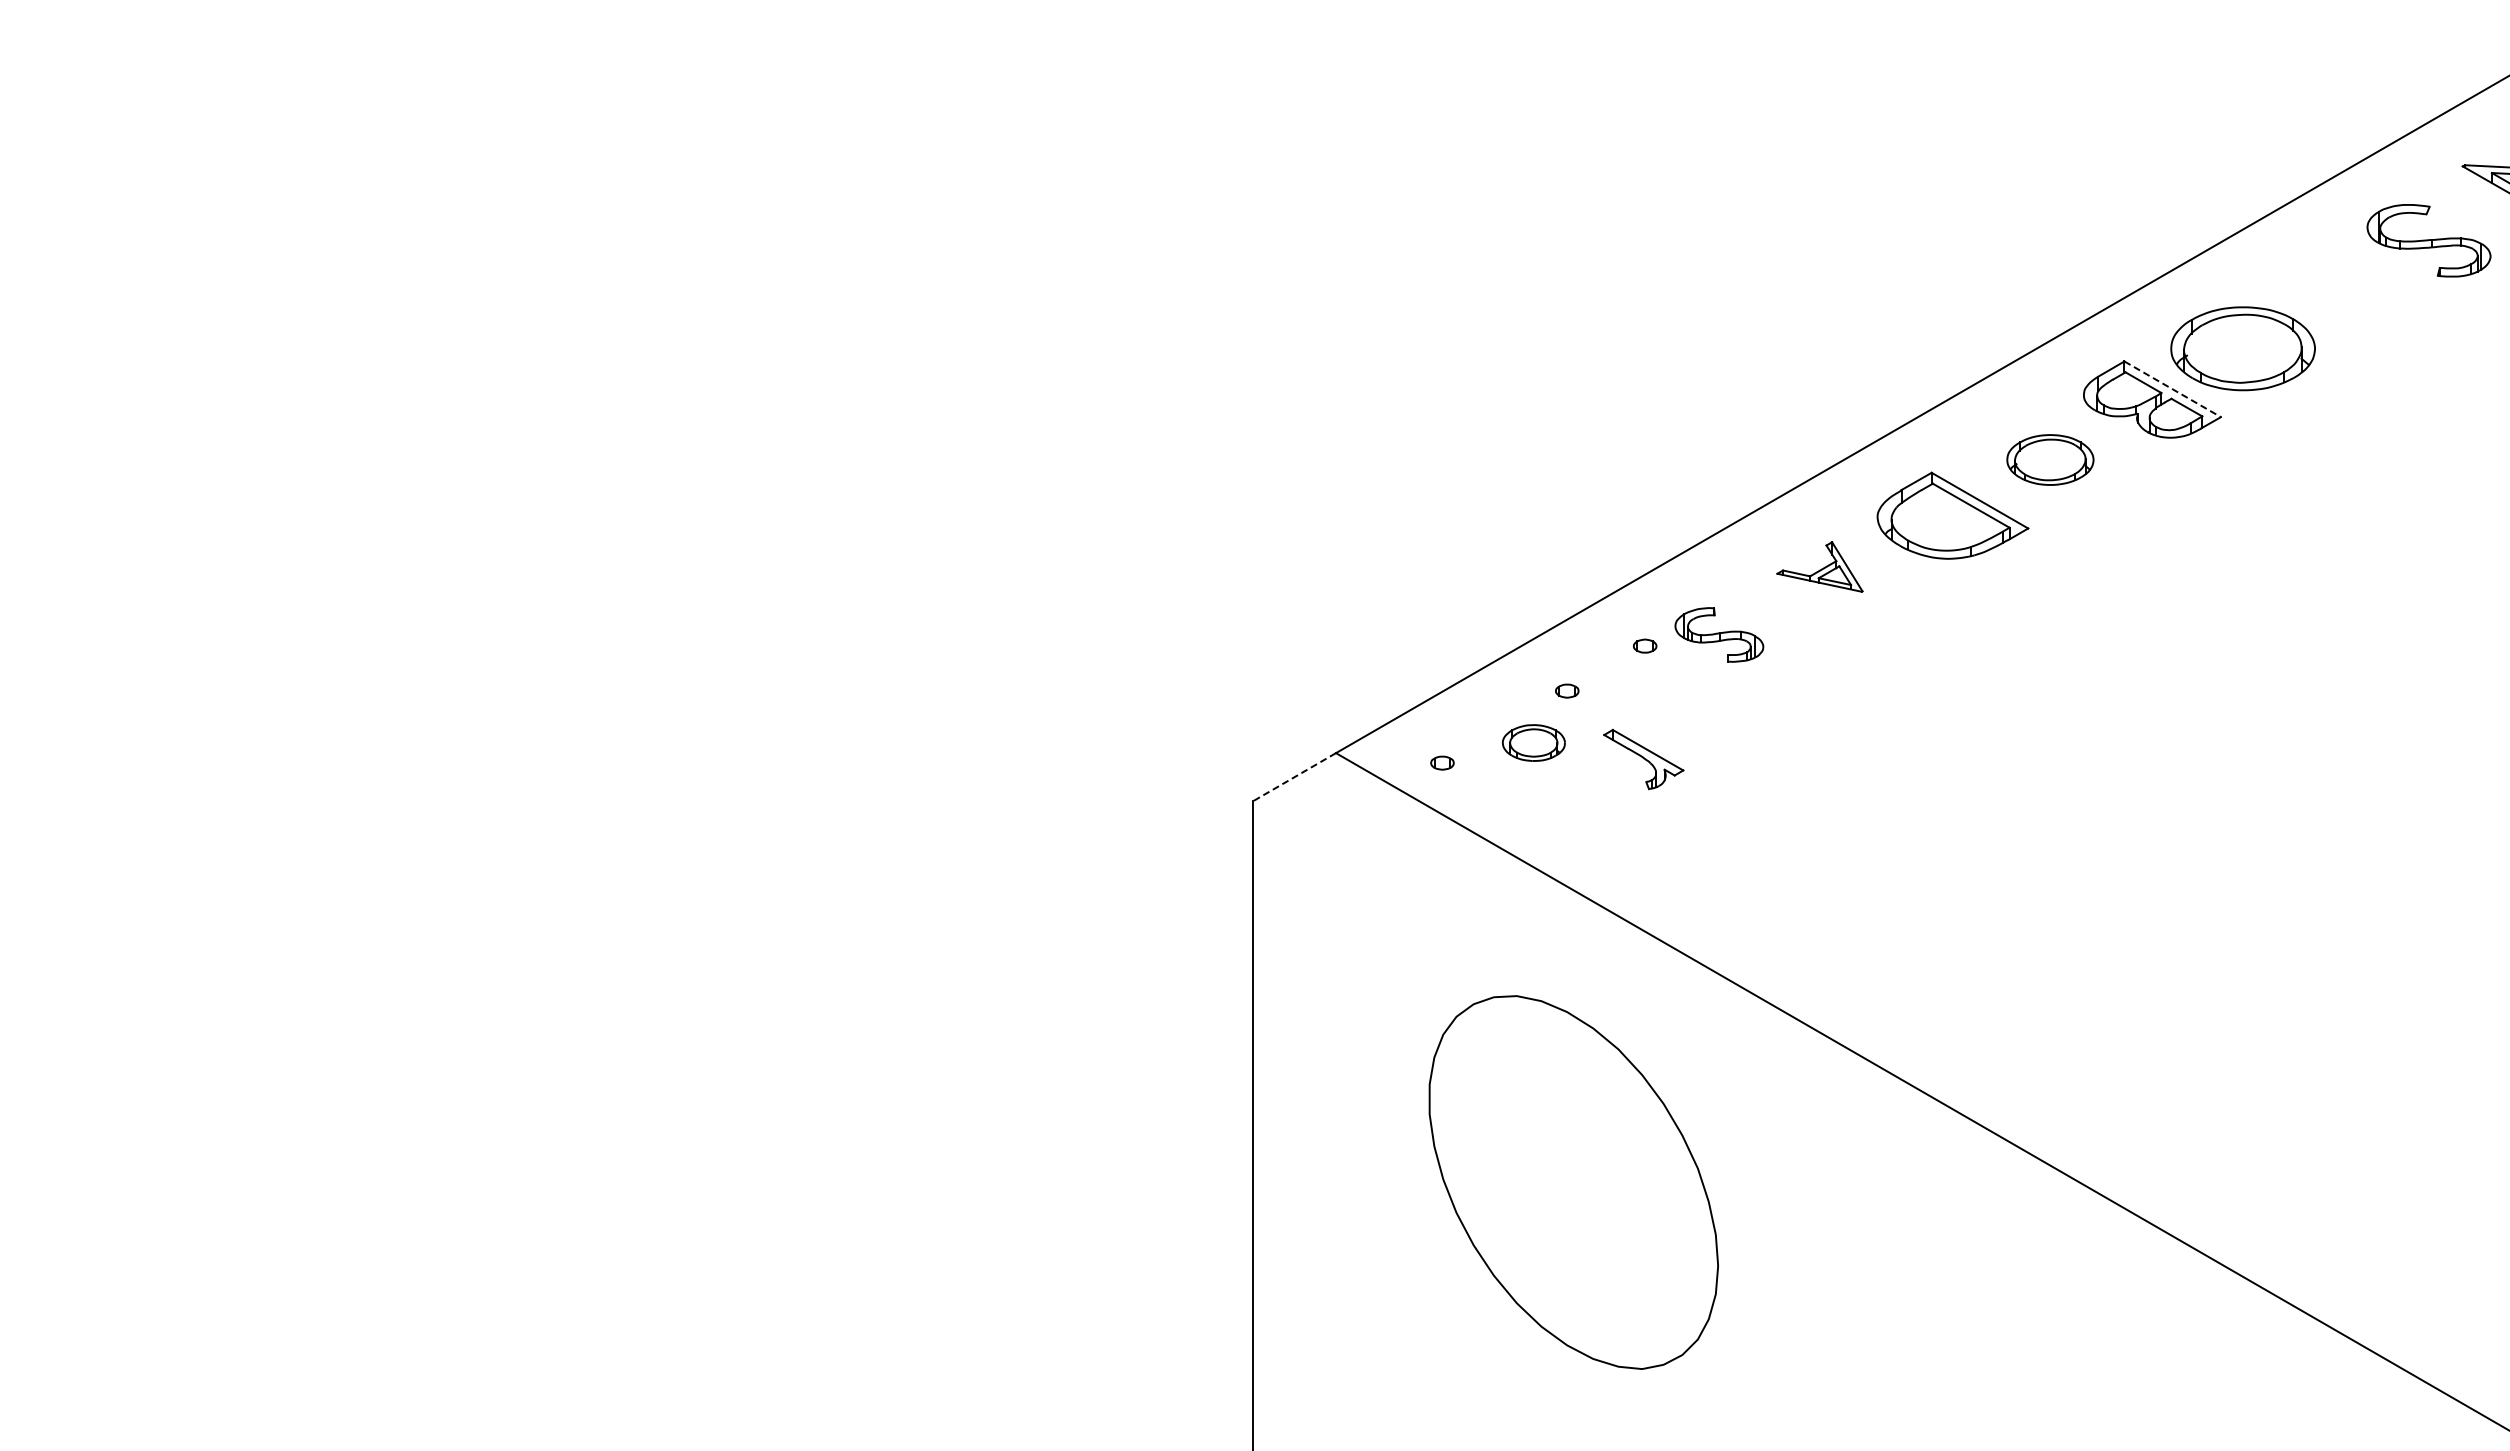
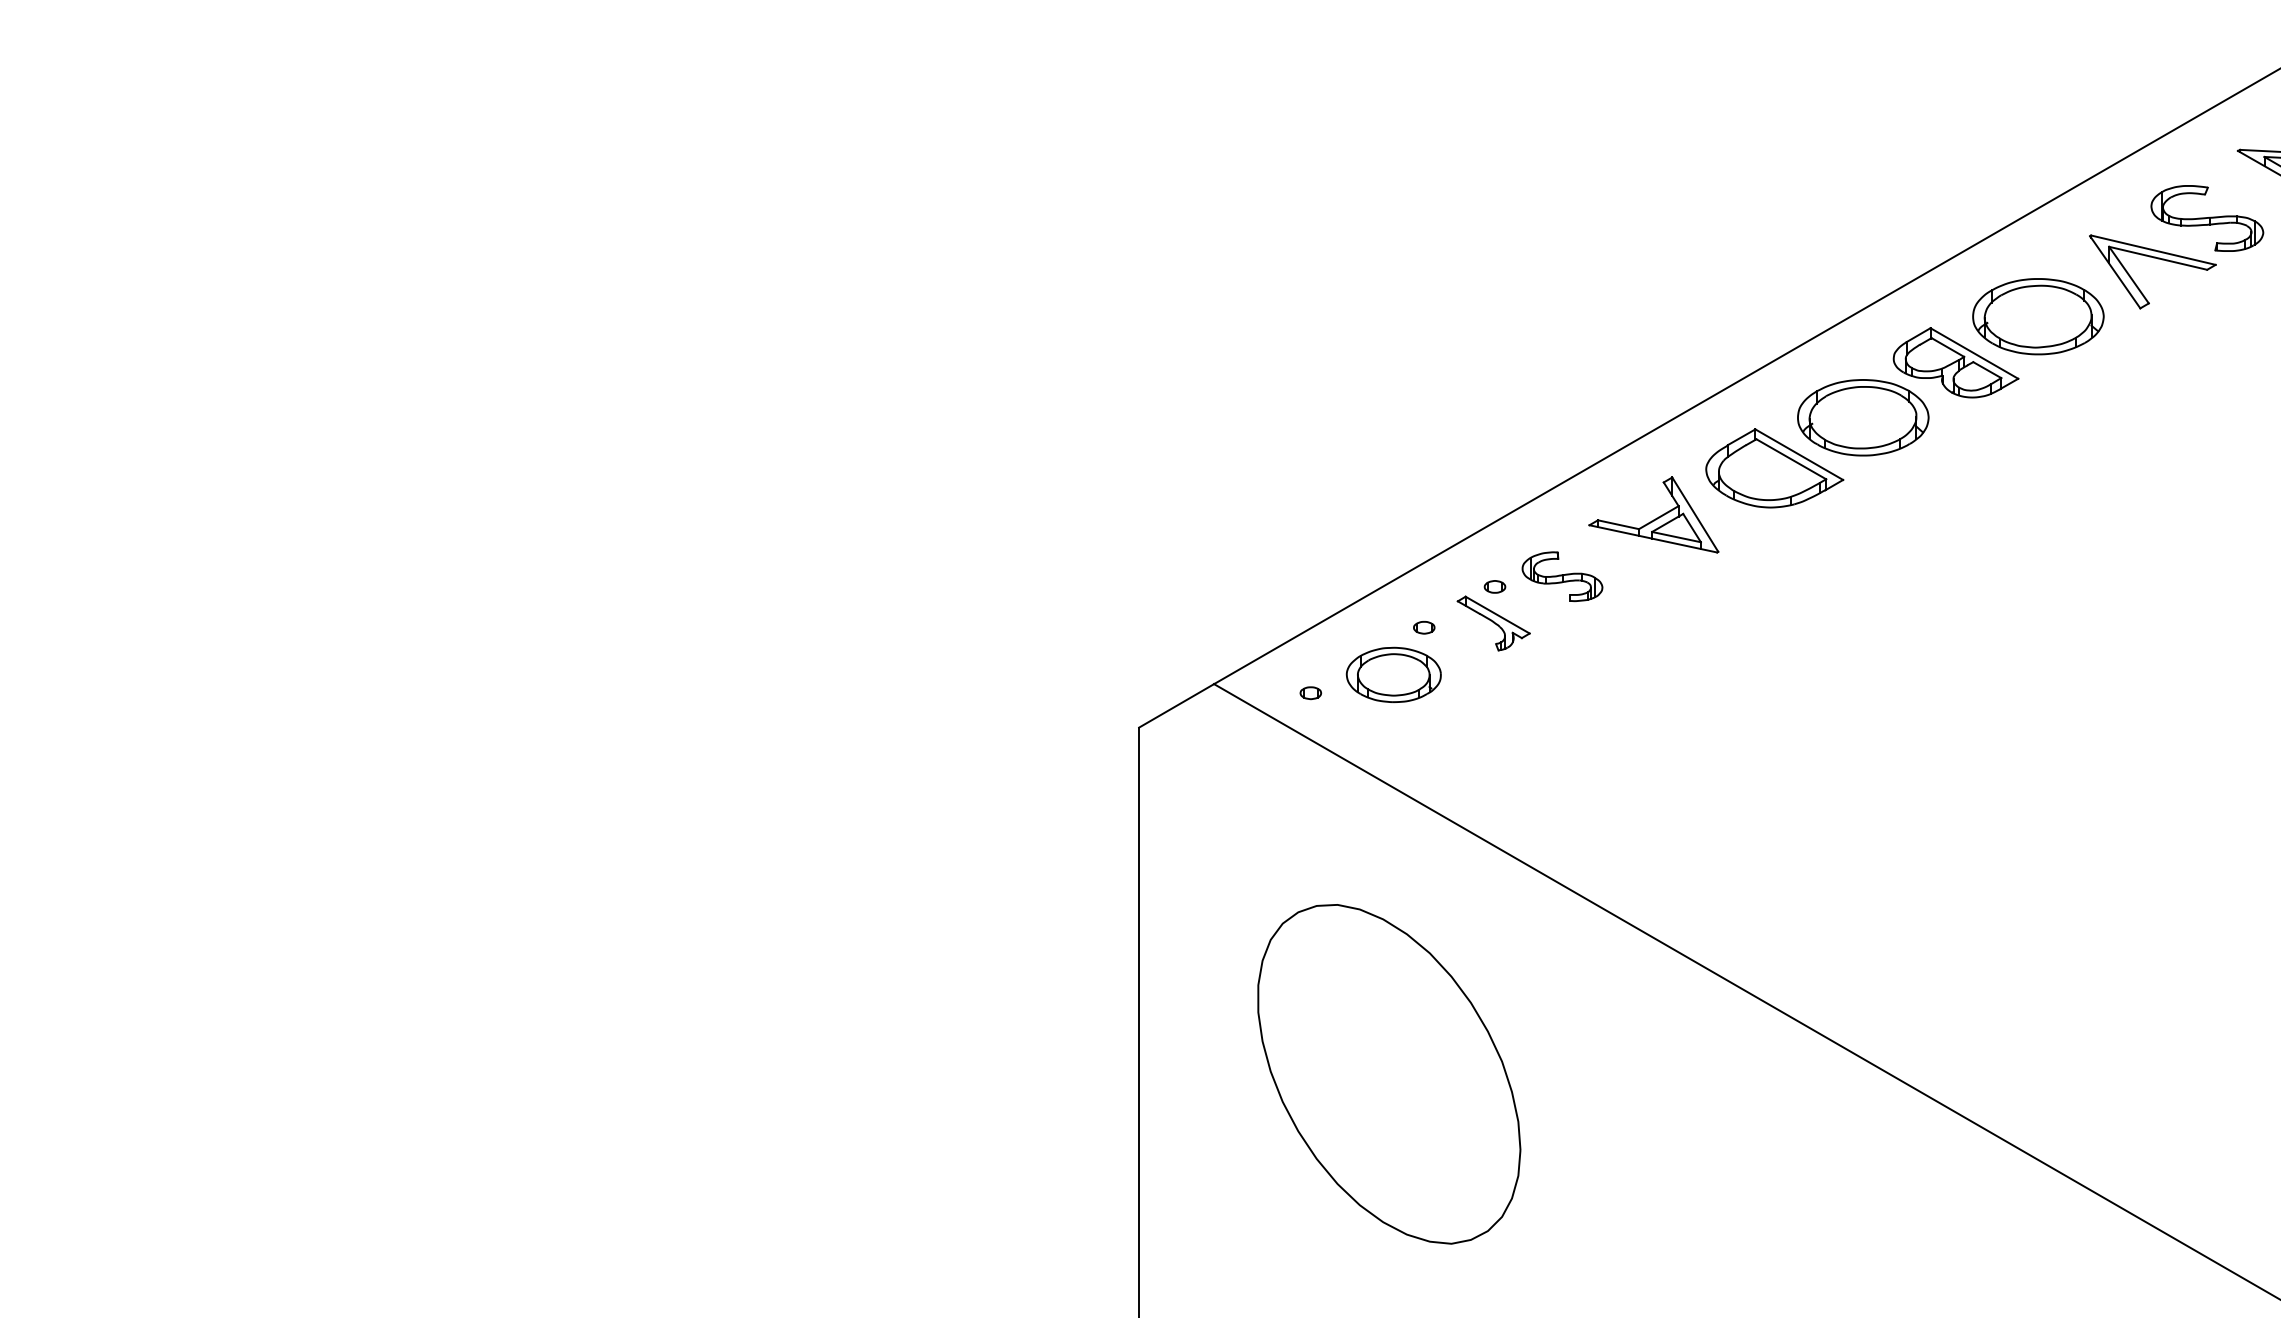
part: (2373, 285) -> (2156, 259), added
line: (2172, 389) -> (1974, 353), dashed -> solid
part: (2050, 459) -> (1863, 417), size x1.67
part: (1819, 566) -> (1653, 514), size x1.67
part: (1533, 742) -> (1393, 674), size x1.67
part: (1643, 759) -> (1493, 623), moved
line: (1294, 777) -> (1176, 706), dashed -> solid
part: (1573, 1182) -> (1389, 1074), moved

